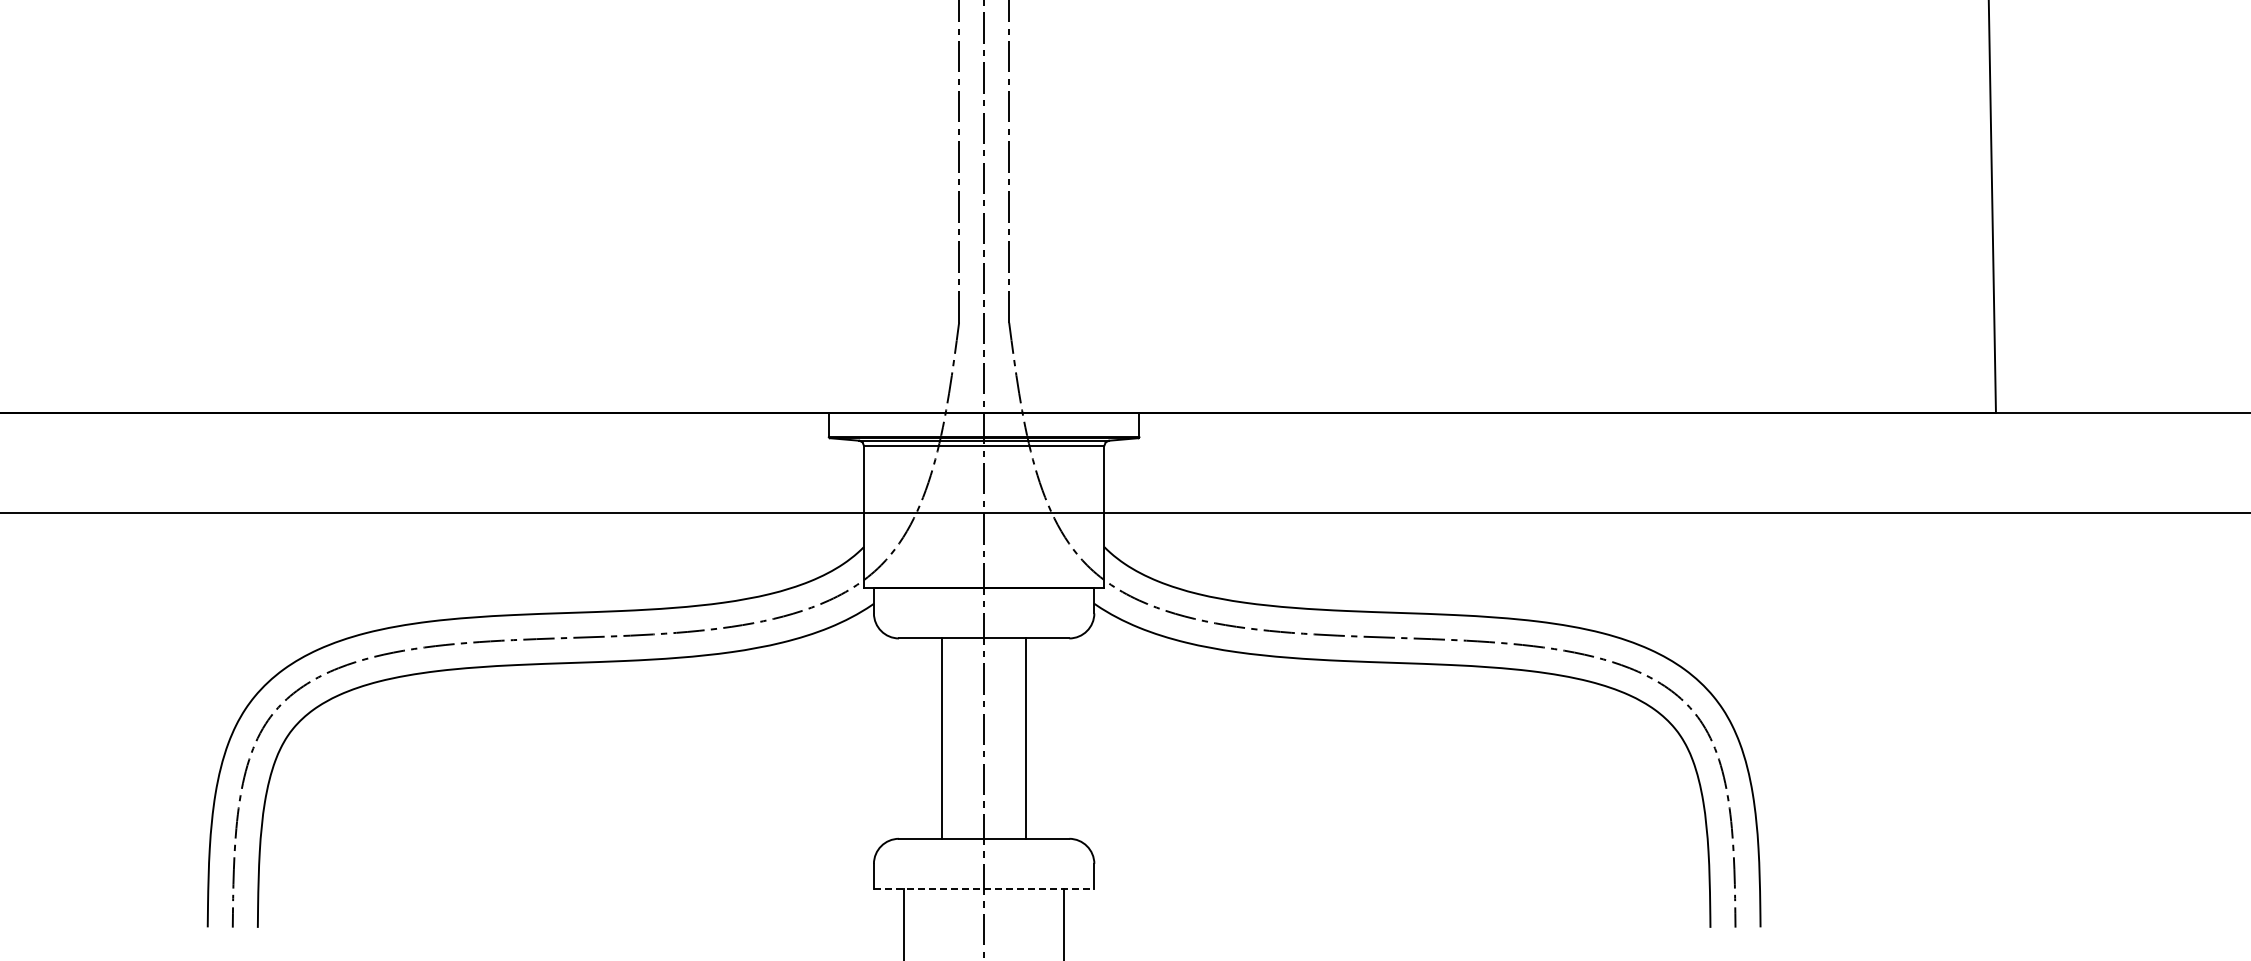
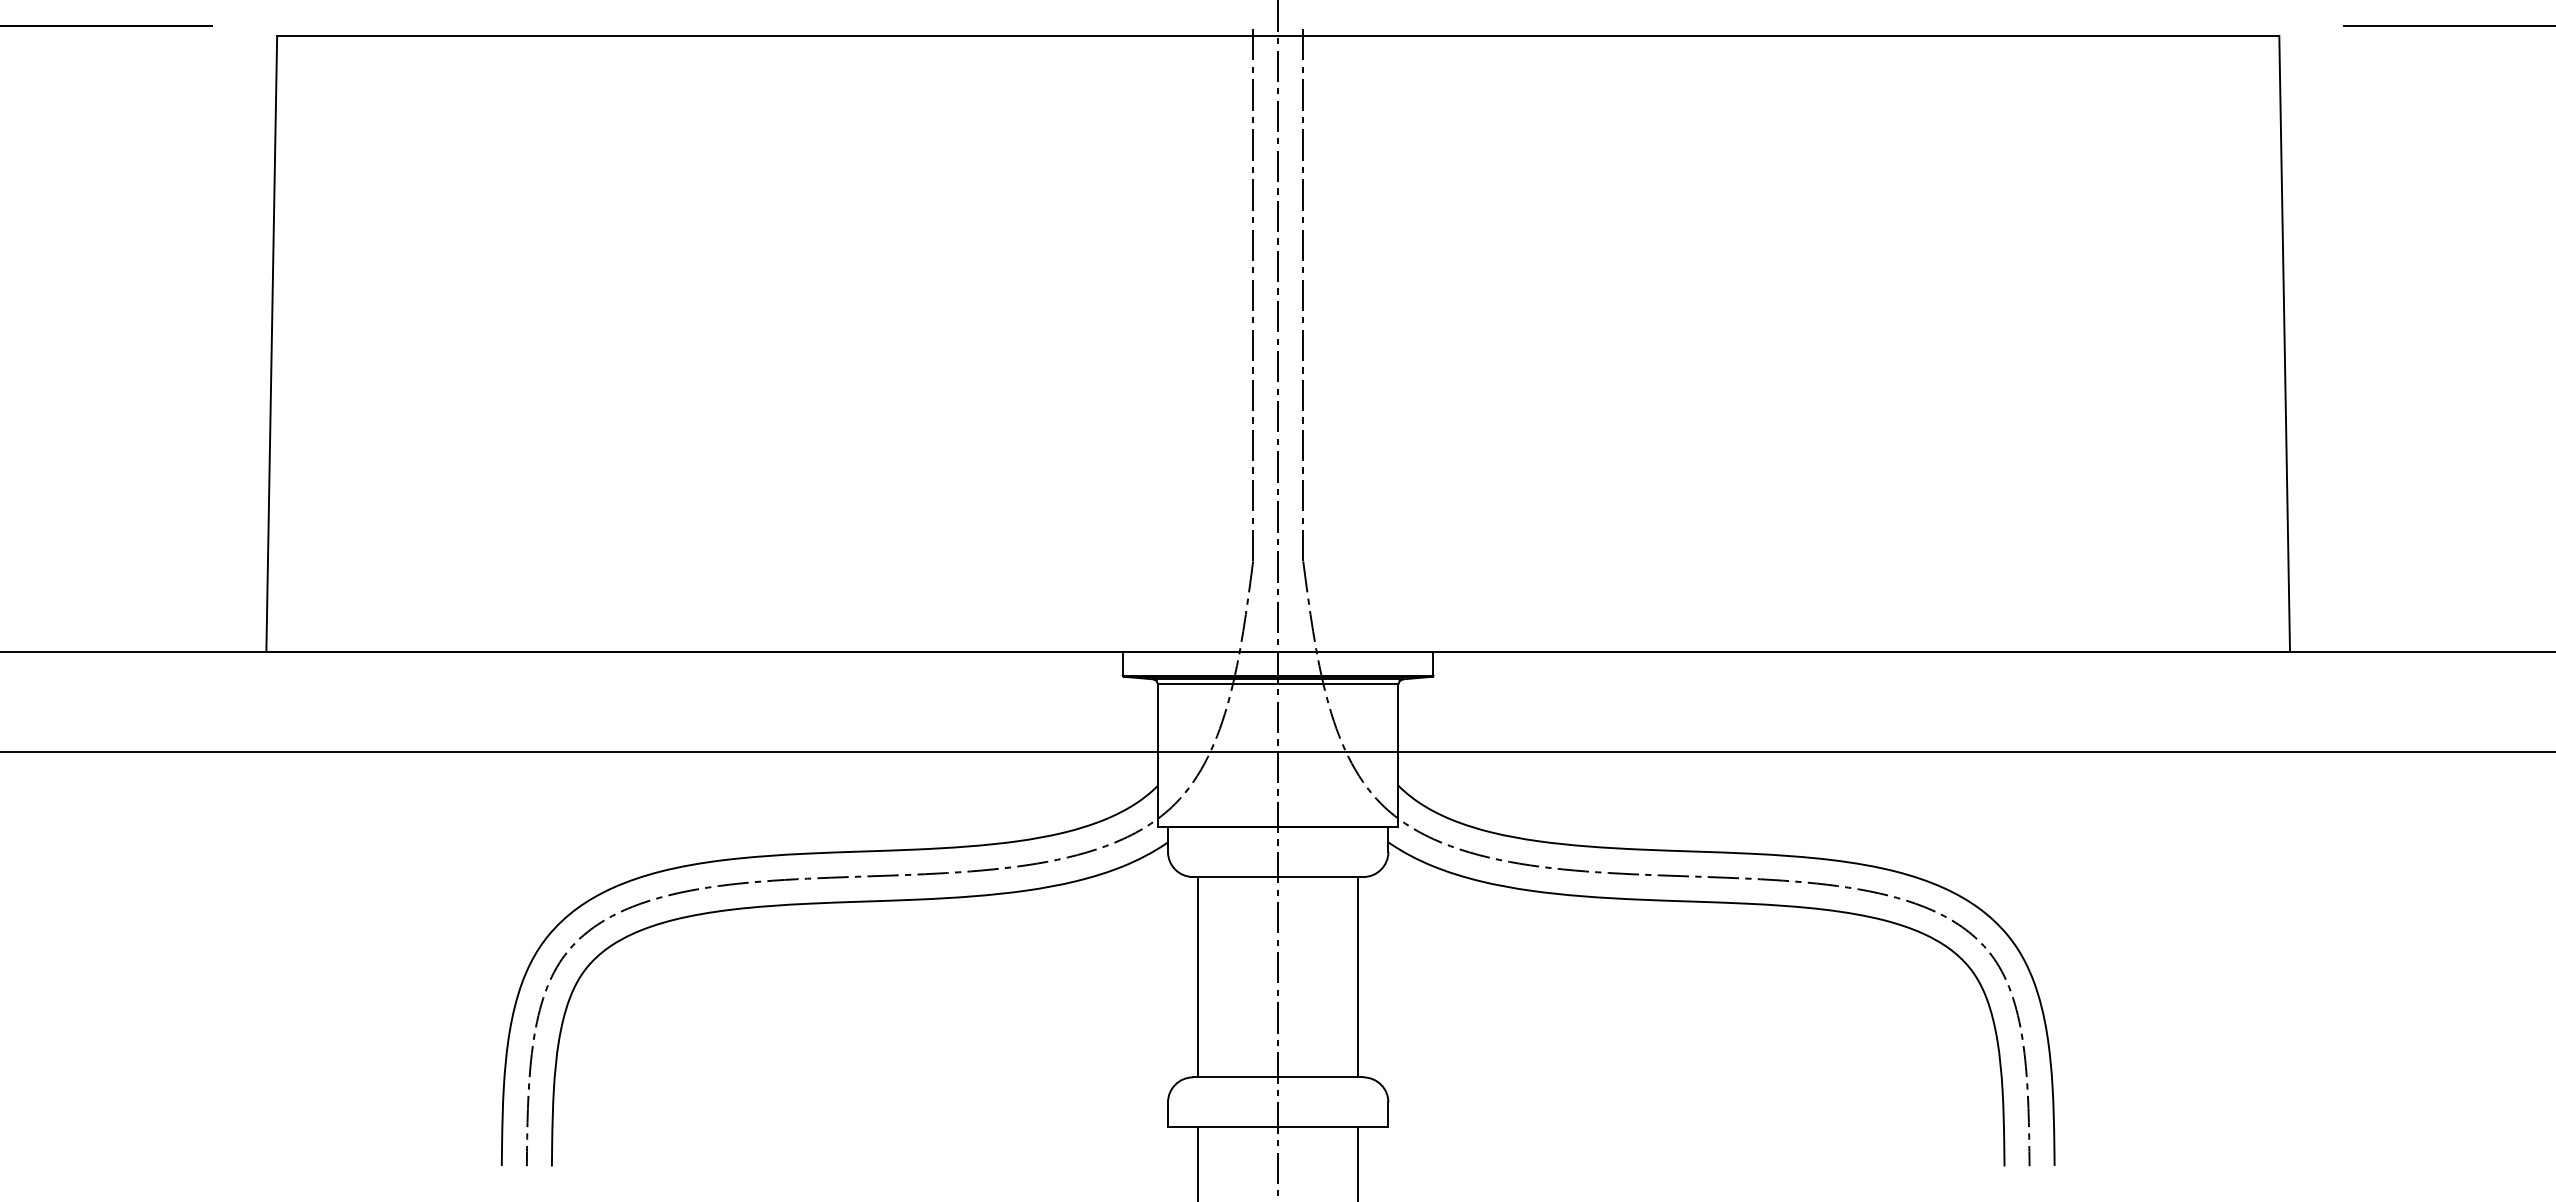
line: (942, 738) -> (1198, 977), moved
line: (1026, 738) -> (1358, 977), moved
line: (984, 888) -> (1278, 1127), dashed -> solid

